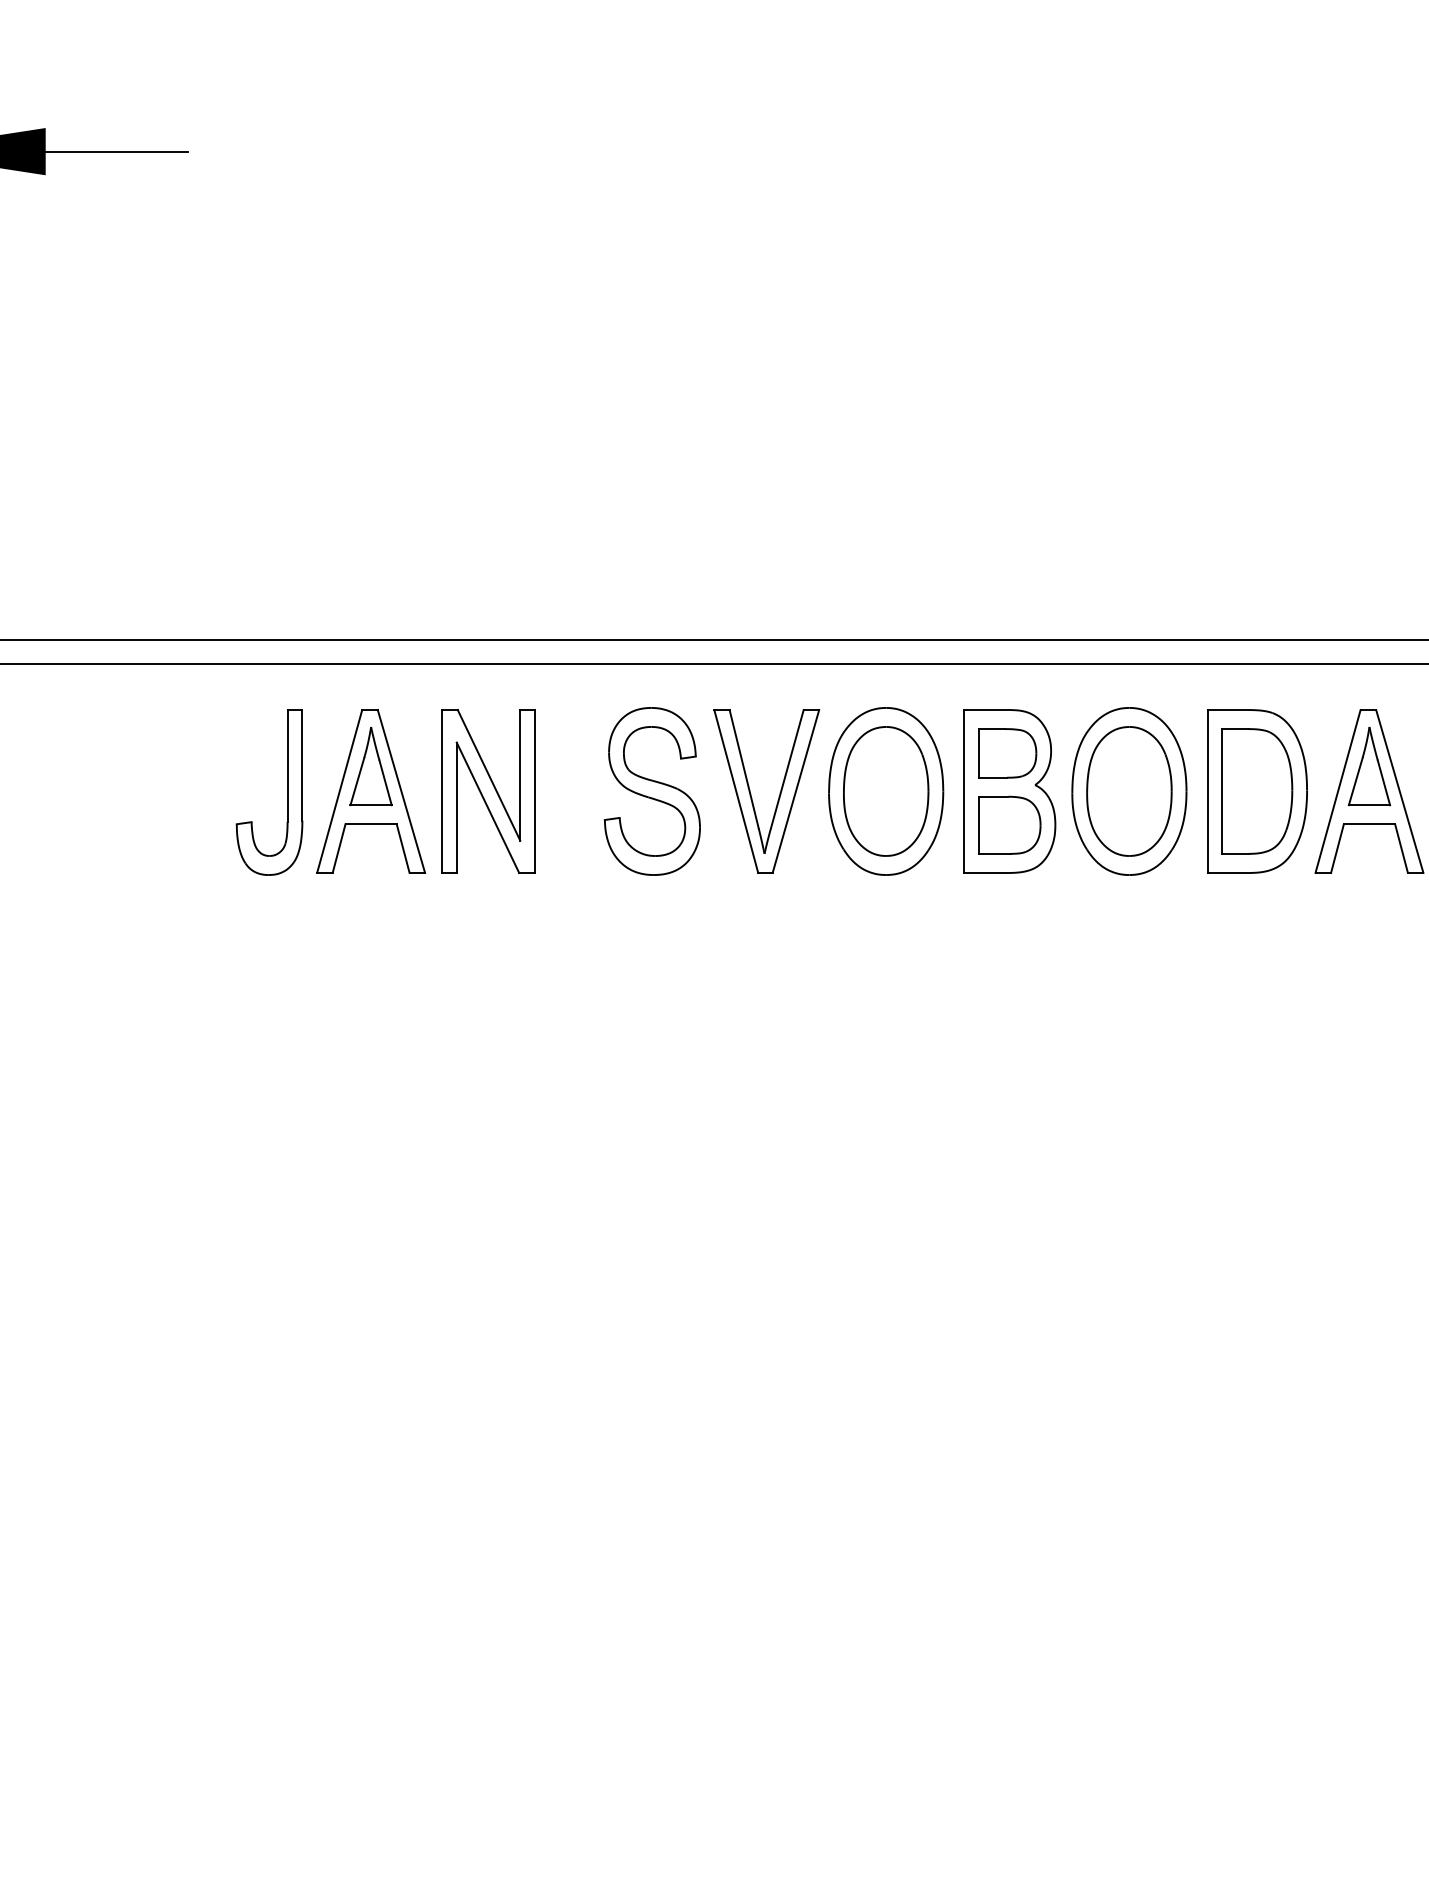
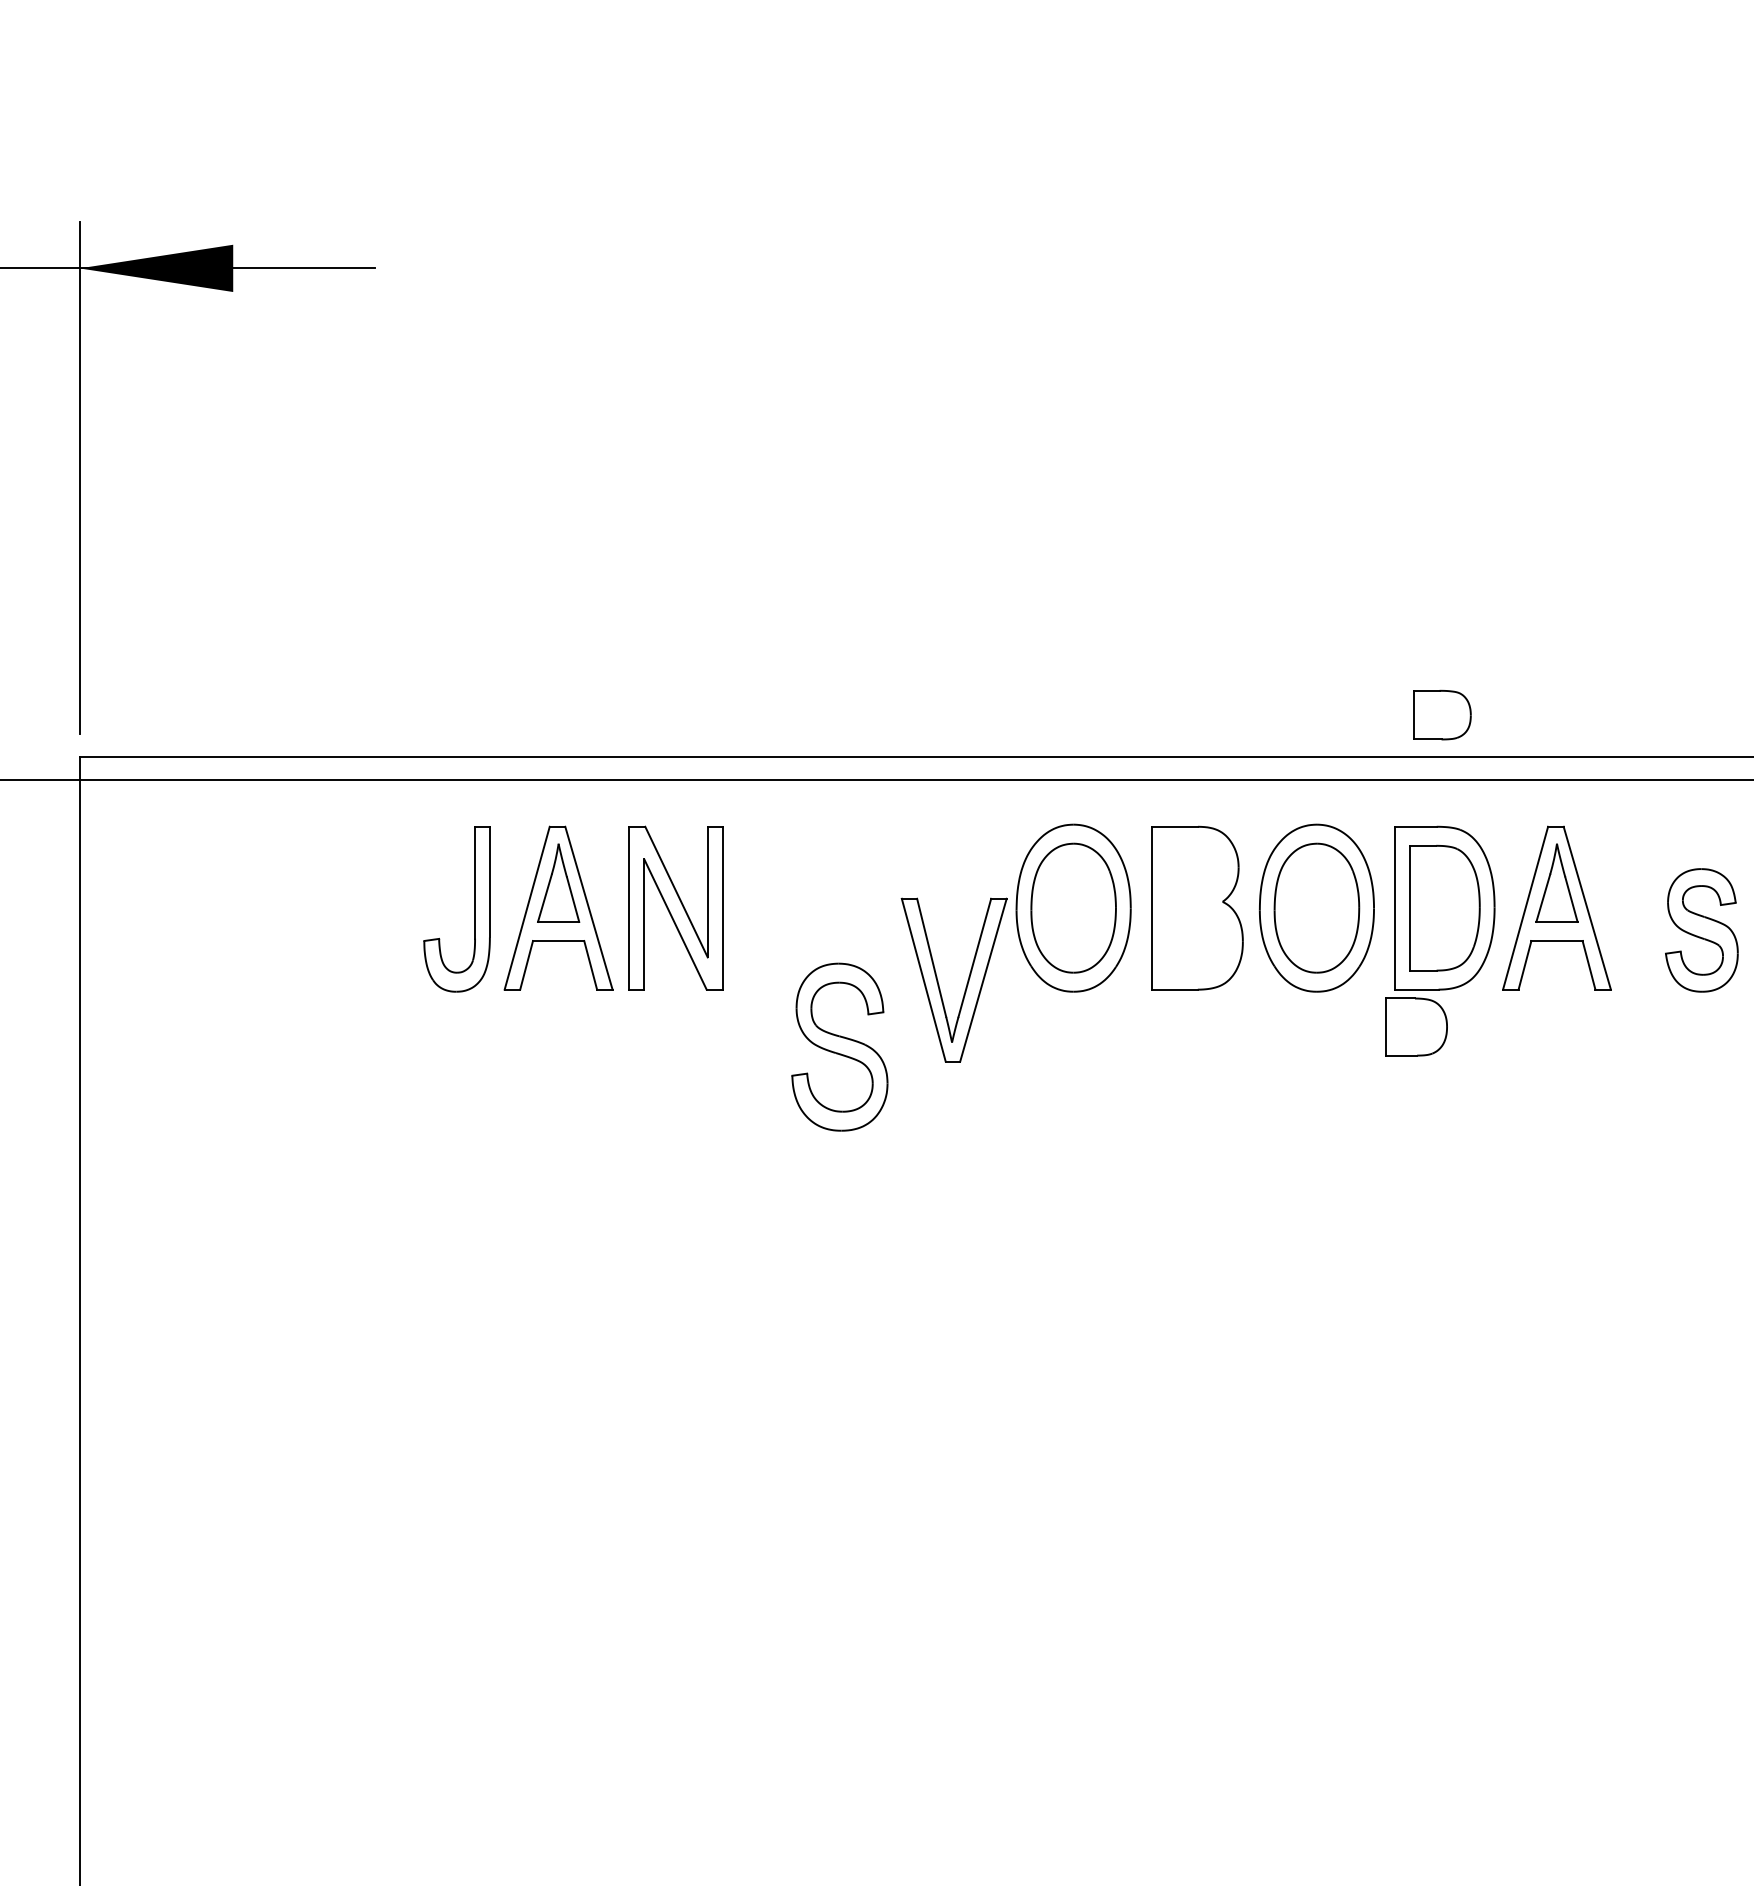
part: (1007, 752) -> (1442, 714), moved
part: (651, 790) -> (839, 1046), moved
part: (778, 794) -> (966, 983), moved
part: (1009, 824) -> (1416, 1026), moved

